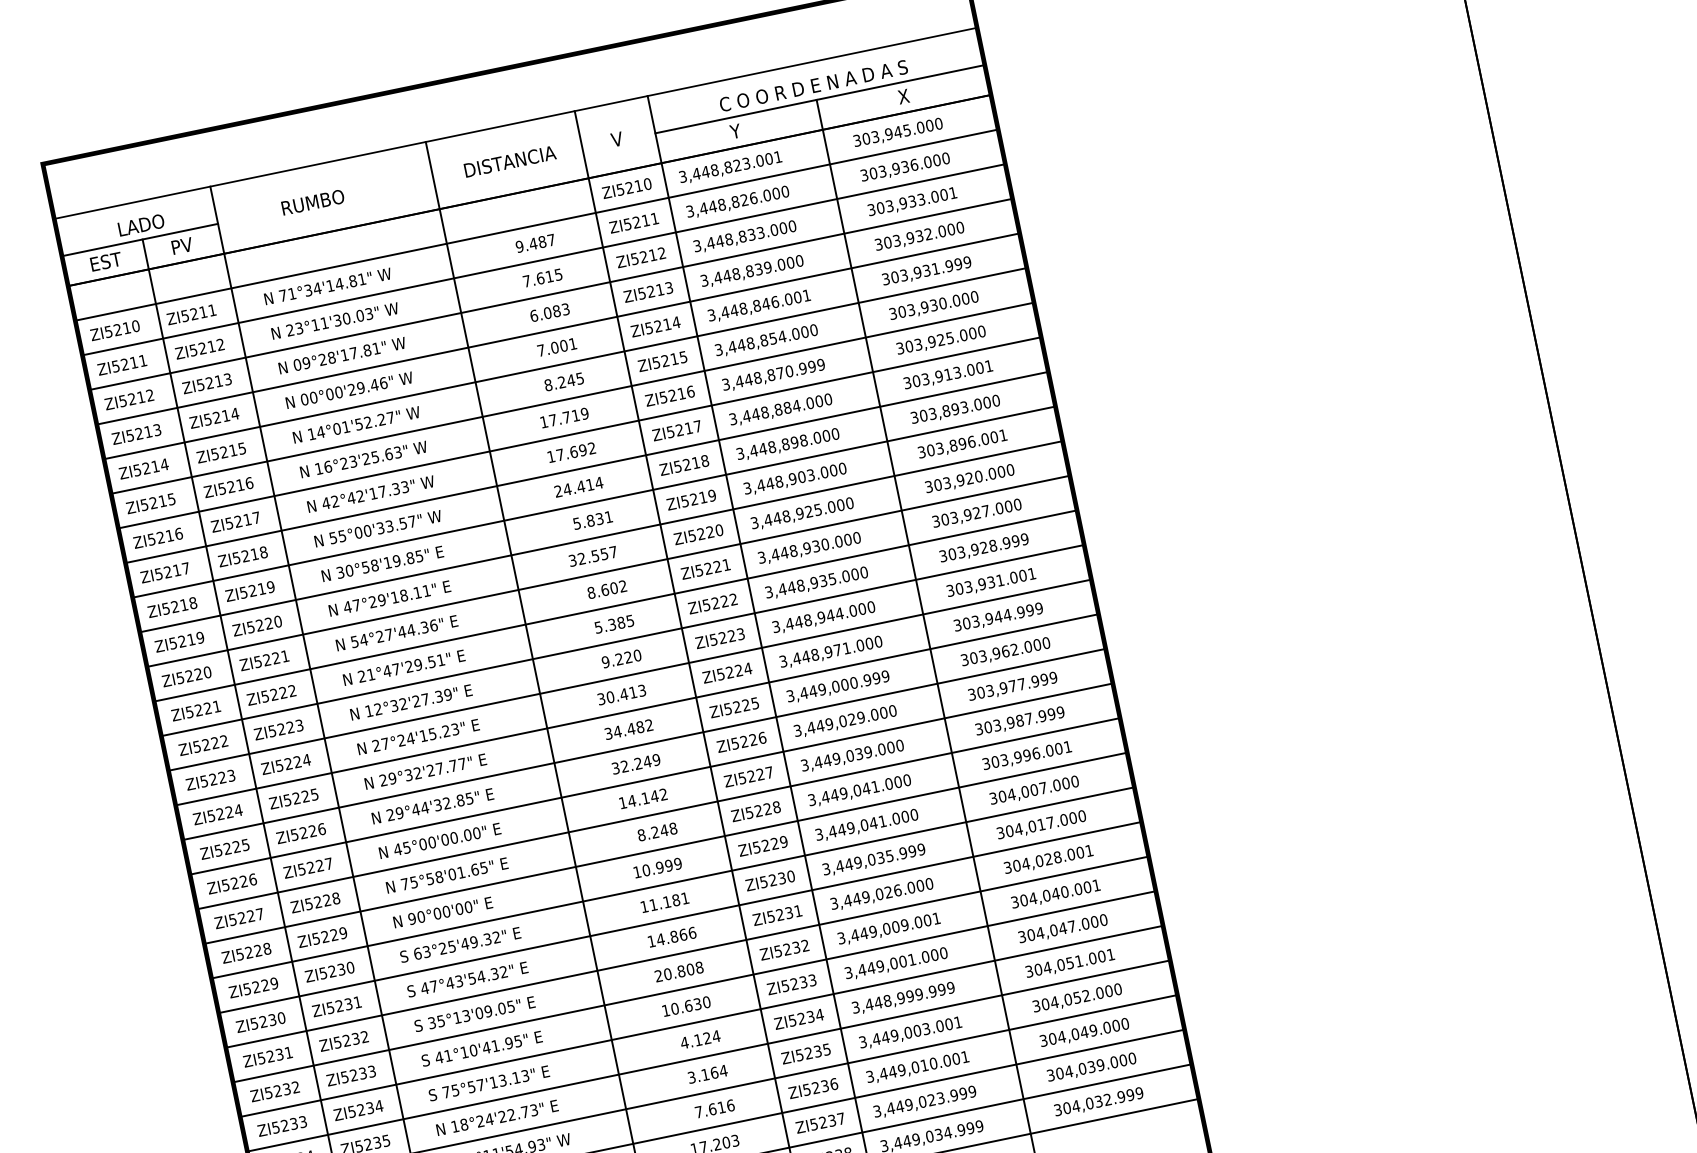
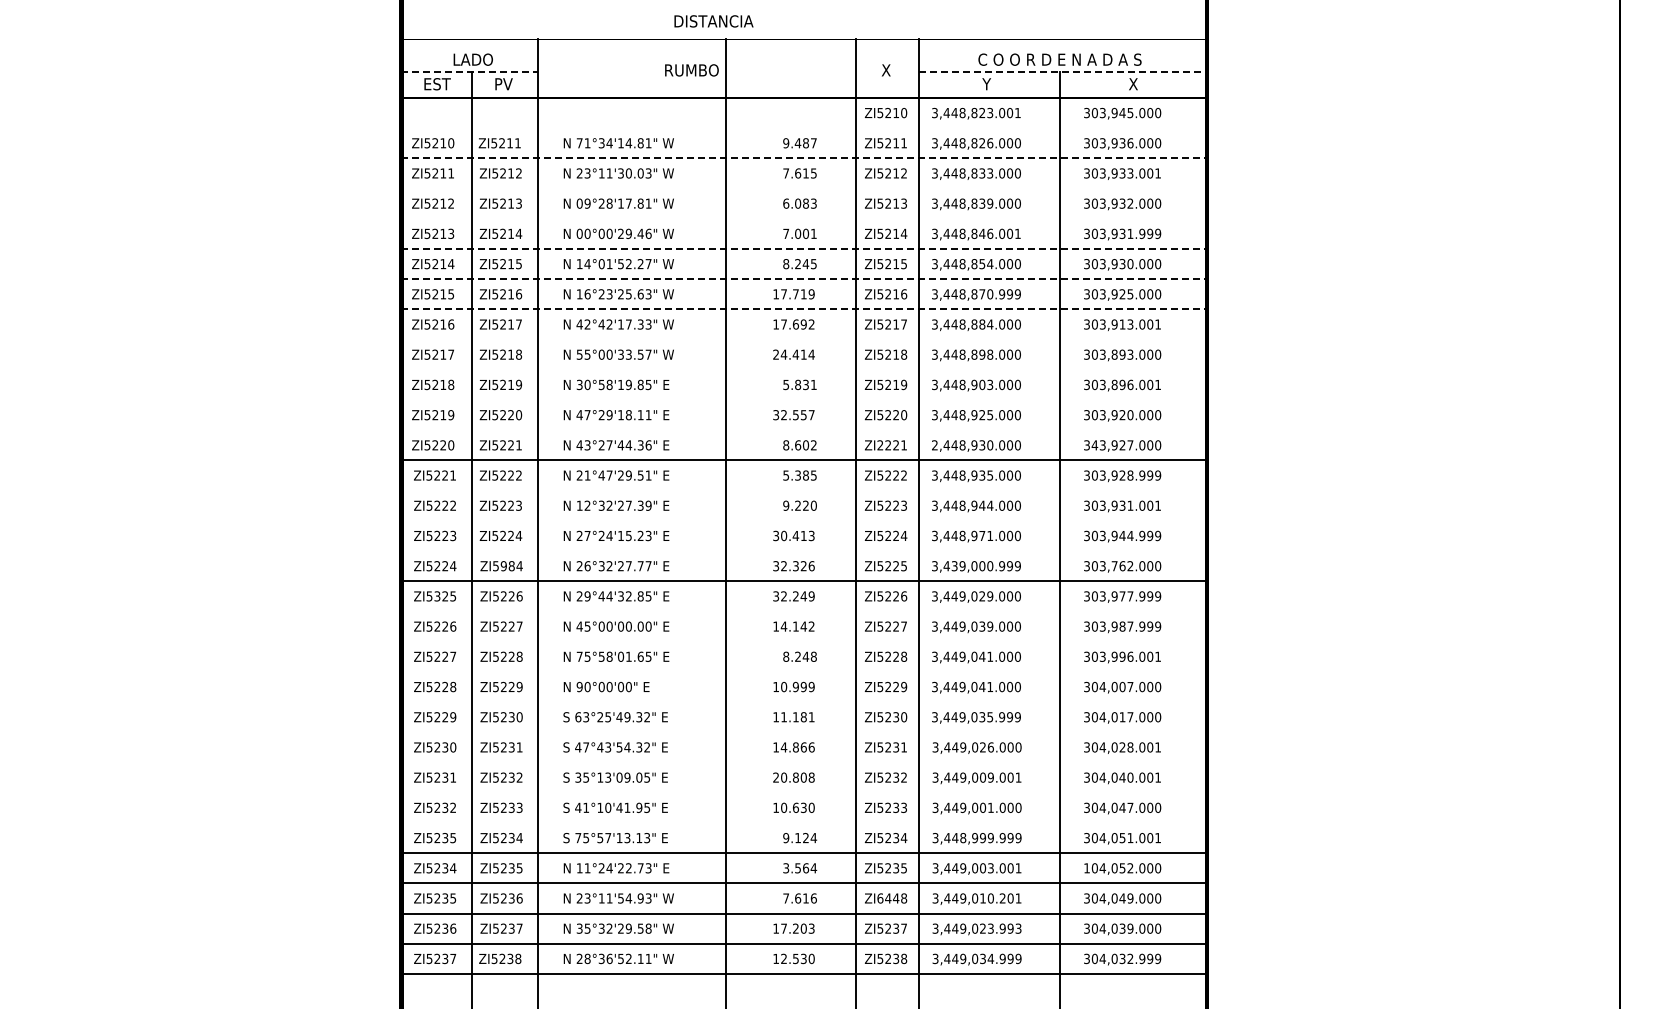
line: (820, 98) -> (1063, 71), solid -> dashed
text: (616, 139) -> (885, 70), V -> X
text: (509, 161) -> (713, 21), moved
text: (312, 202) -> (691, 70), moved
line: (536, 225) -> (803, 128), removed
line: (140, 239) -> (470, 71), solid -> dashed
line: (544, 259) -> (804, 158), solid -> dashed
line: (550, 294) -> (803, 188), removed
line: (557, 328) -> (803, 218), removed
line: (565, 364) -> (804, 249), solid -> dashed
line: (573, 398) -> (804, 279), solid -> dashed
line: (580, 432) -> (804, 309), solid -> dashed
line: (586, 467) -> (803, 339), removed
line: (593, 501) -> (803, 369), removed
text: (944, 519) -> (1094, 445), 303,927.000 -> 343,927.000
line: (600, 537) -> (803, 400), removed
text: (761, 557) -> (934, 445), 3,448,930.000 -> 2,448,930.000
text: (699, 570) -> (880, 445), ZI5221 -> ZI2221
line: (607, 571) -> (803, 430), removed
line: (621, 640) -> (803, 490), removed
text: (359, 641) -> (583, 445), 54°27'44.36" -> 43°27'44.36"
text: (996, 653) -> (1114, 566), 303,962.000 -> 303,762.000
line: (629, 674) -> (803, 520), removed
text: (813, 691) -> (954, 566), 3,449,000.999 -> 3,439,000.999
line: (636, 710) -> (803, 551), removed
text: (633, 729) -> (797, 566), 34.482 -> 32.326
text: (392, 778) -> (587, 566), 29°32'27.77" -> 26°32'27.77"
line: (650, 779) -> (803, 611), removed
text: (305, 796) -> (511, 566), ZI5225 -> ZI5984
line: (657, 813) -> (803, 641), removed
line: (664, 847) -> (803, 671), removed
text: (227, 848) -> (437, 596), ZI5225 -> ZI5325
line: (672, 883) -> (803, 702), removed
line: (679, 917) -> (803, 732), removed
line: (686, 952) -> (803, 762), removed
line: (693, 986) -> (803, 792), removed
text: (1036, 1006) -> (1086, 868), 304,052.000 -> 104,052.000
line: (701, 1022) -> (803, 823), removed
text: (685, 1043) -> (786, 838), 4.124 -> 9.124
text: (946, 1060) -> (1002, 898), 3,449,010.001 -> 3,449,010.201
text: (704, 1075) -> (797, 868), 3.164 -> 3.564
text: (820, 1086) -> (892, 898), ZI5236 -> ZI6448
text: (972, 1091) -> (1018, 928), 3,449,023.999 -> 3,449,023.993
text: (303, 1121) -> (453, 837), ZI5233 -> ZI5235
text: (464, 1124) -> (587, 868), 18°24'22.73" -> 11°24'22.73"

